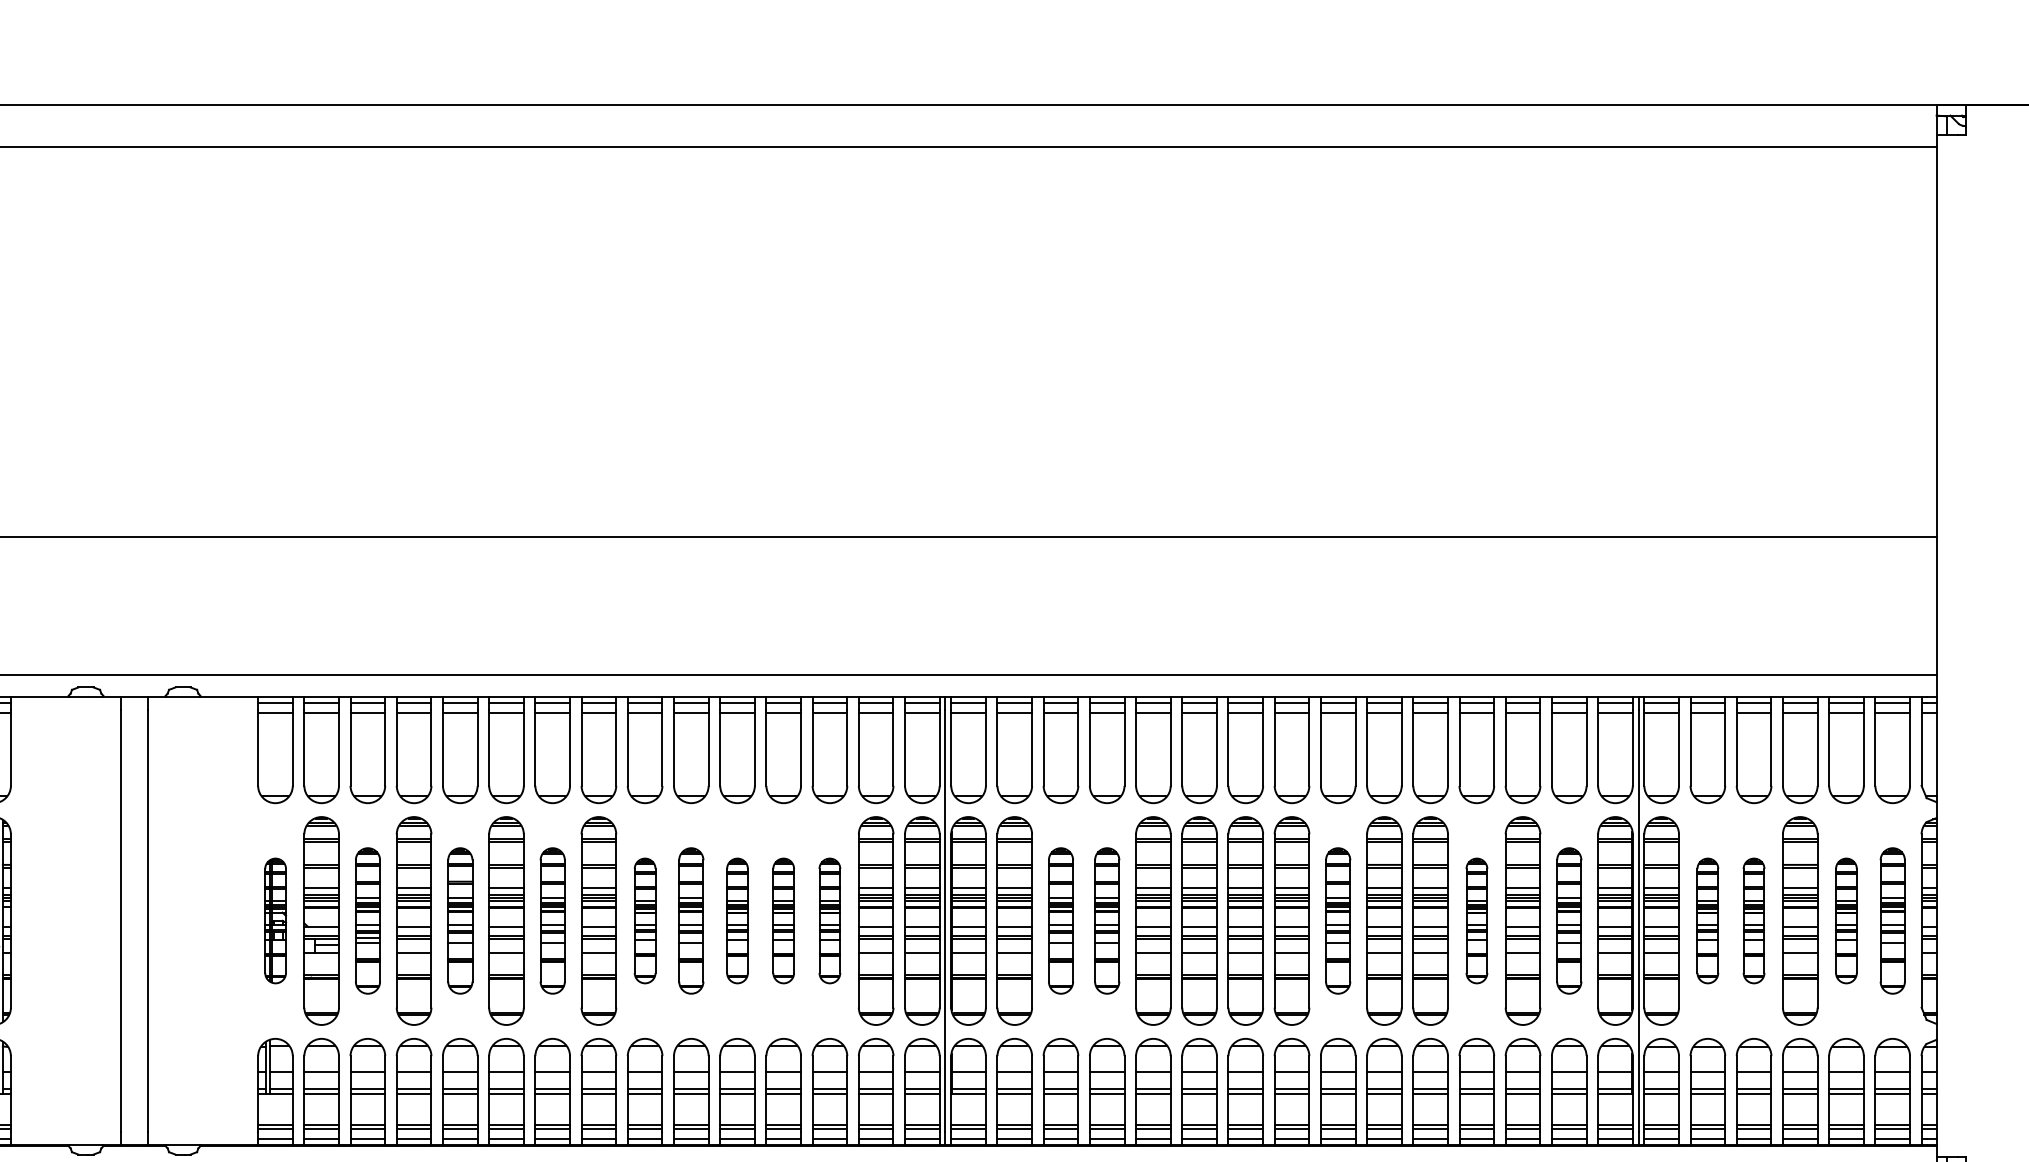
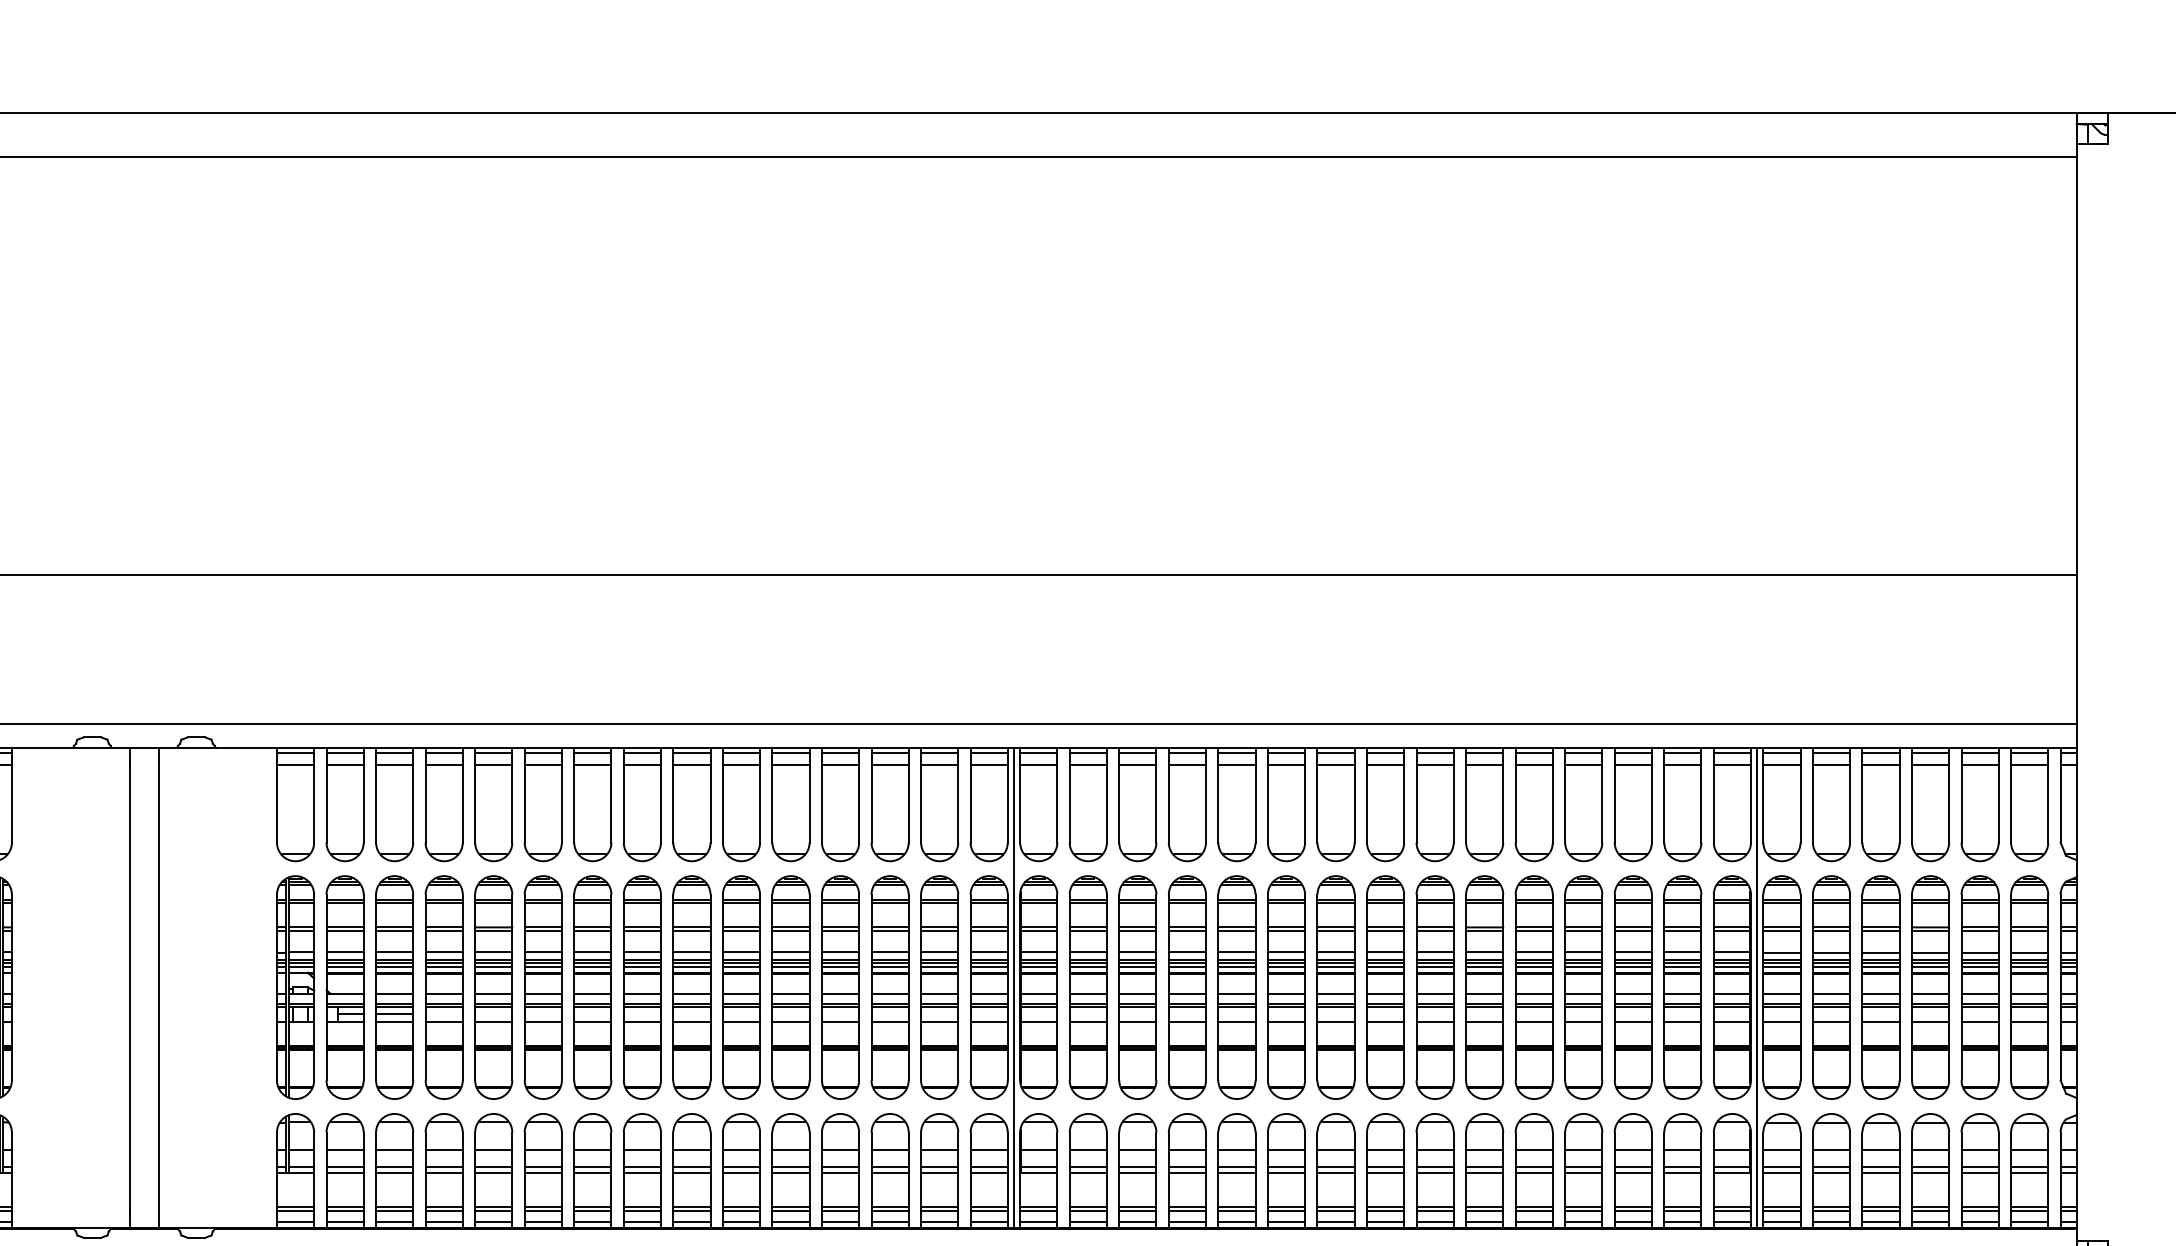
part: (275, 920) -> (295, 987), size x1.67
part: (367, 920) -> (394, 987), size x1.43
part: (460, 920) -> (493, 987), size x1.43
part: (552, 920) -> (592, 987), size x1.43
part: (644, 920) -> (691, 987), size x1.67
part: (691, 920) -> (741, 987), size x1.43
part: (737, 920) -> (790, 987), size x1.67
part: (783, 920) -> (840, 987), size x1.67
part: (829, 920) -> (889, 987), size x1.67
part: (1060, 920) -> (1137, 987), size x1.43
part: (1107, 920) -> (1187, 987), size x1.43
part: (1337, 920) -> (1434, 987), size x1.43
part: (1476, 920) -> (1583, 987), size x1.67
part: (1568, 920) -> (1682, 987), size x1.43
part: (1707, 920) -> (1831, 987), size x1.67
part: (1753, 920) -> (1880, 987), size x1.67
part: (1845, 920) -> (1979, 987), size x1.67
part: (1892, 920) -> (2029, 987), size x1.43

